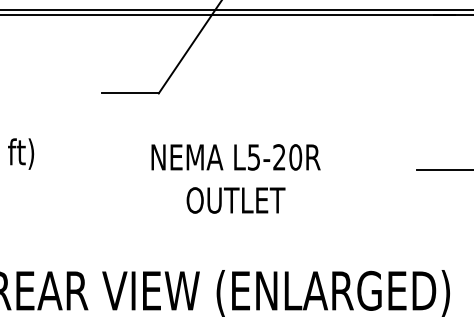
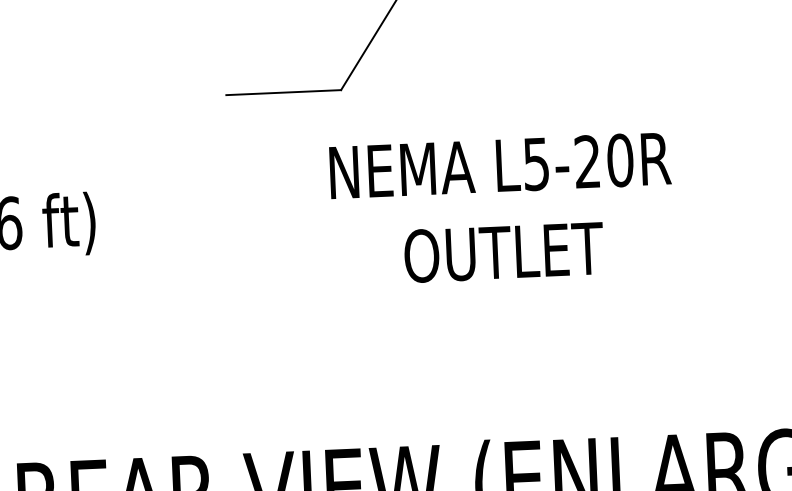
text: (235, 178) -> (501, 208), moved

